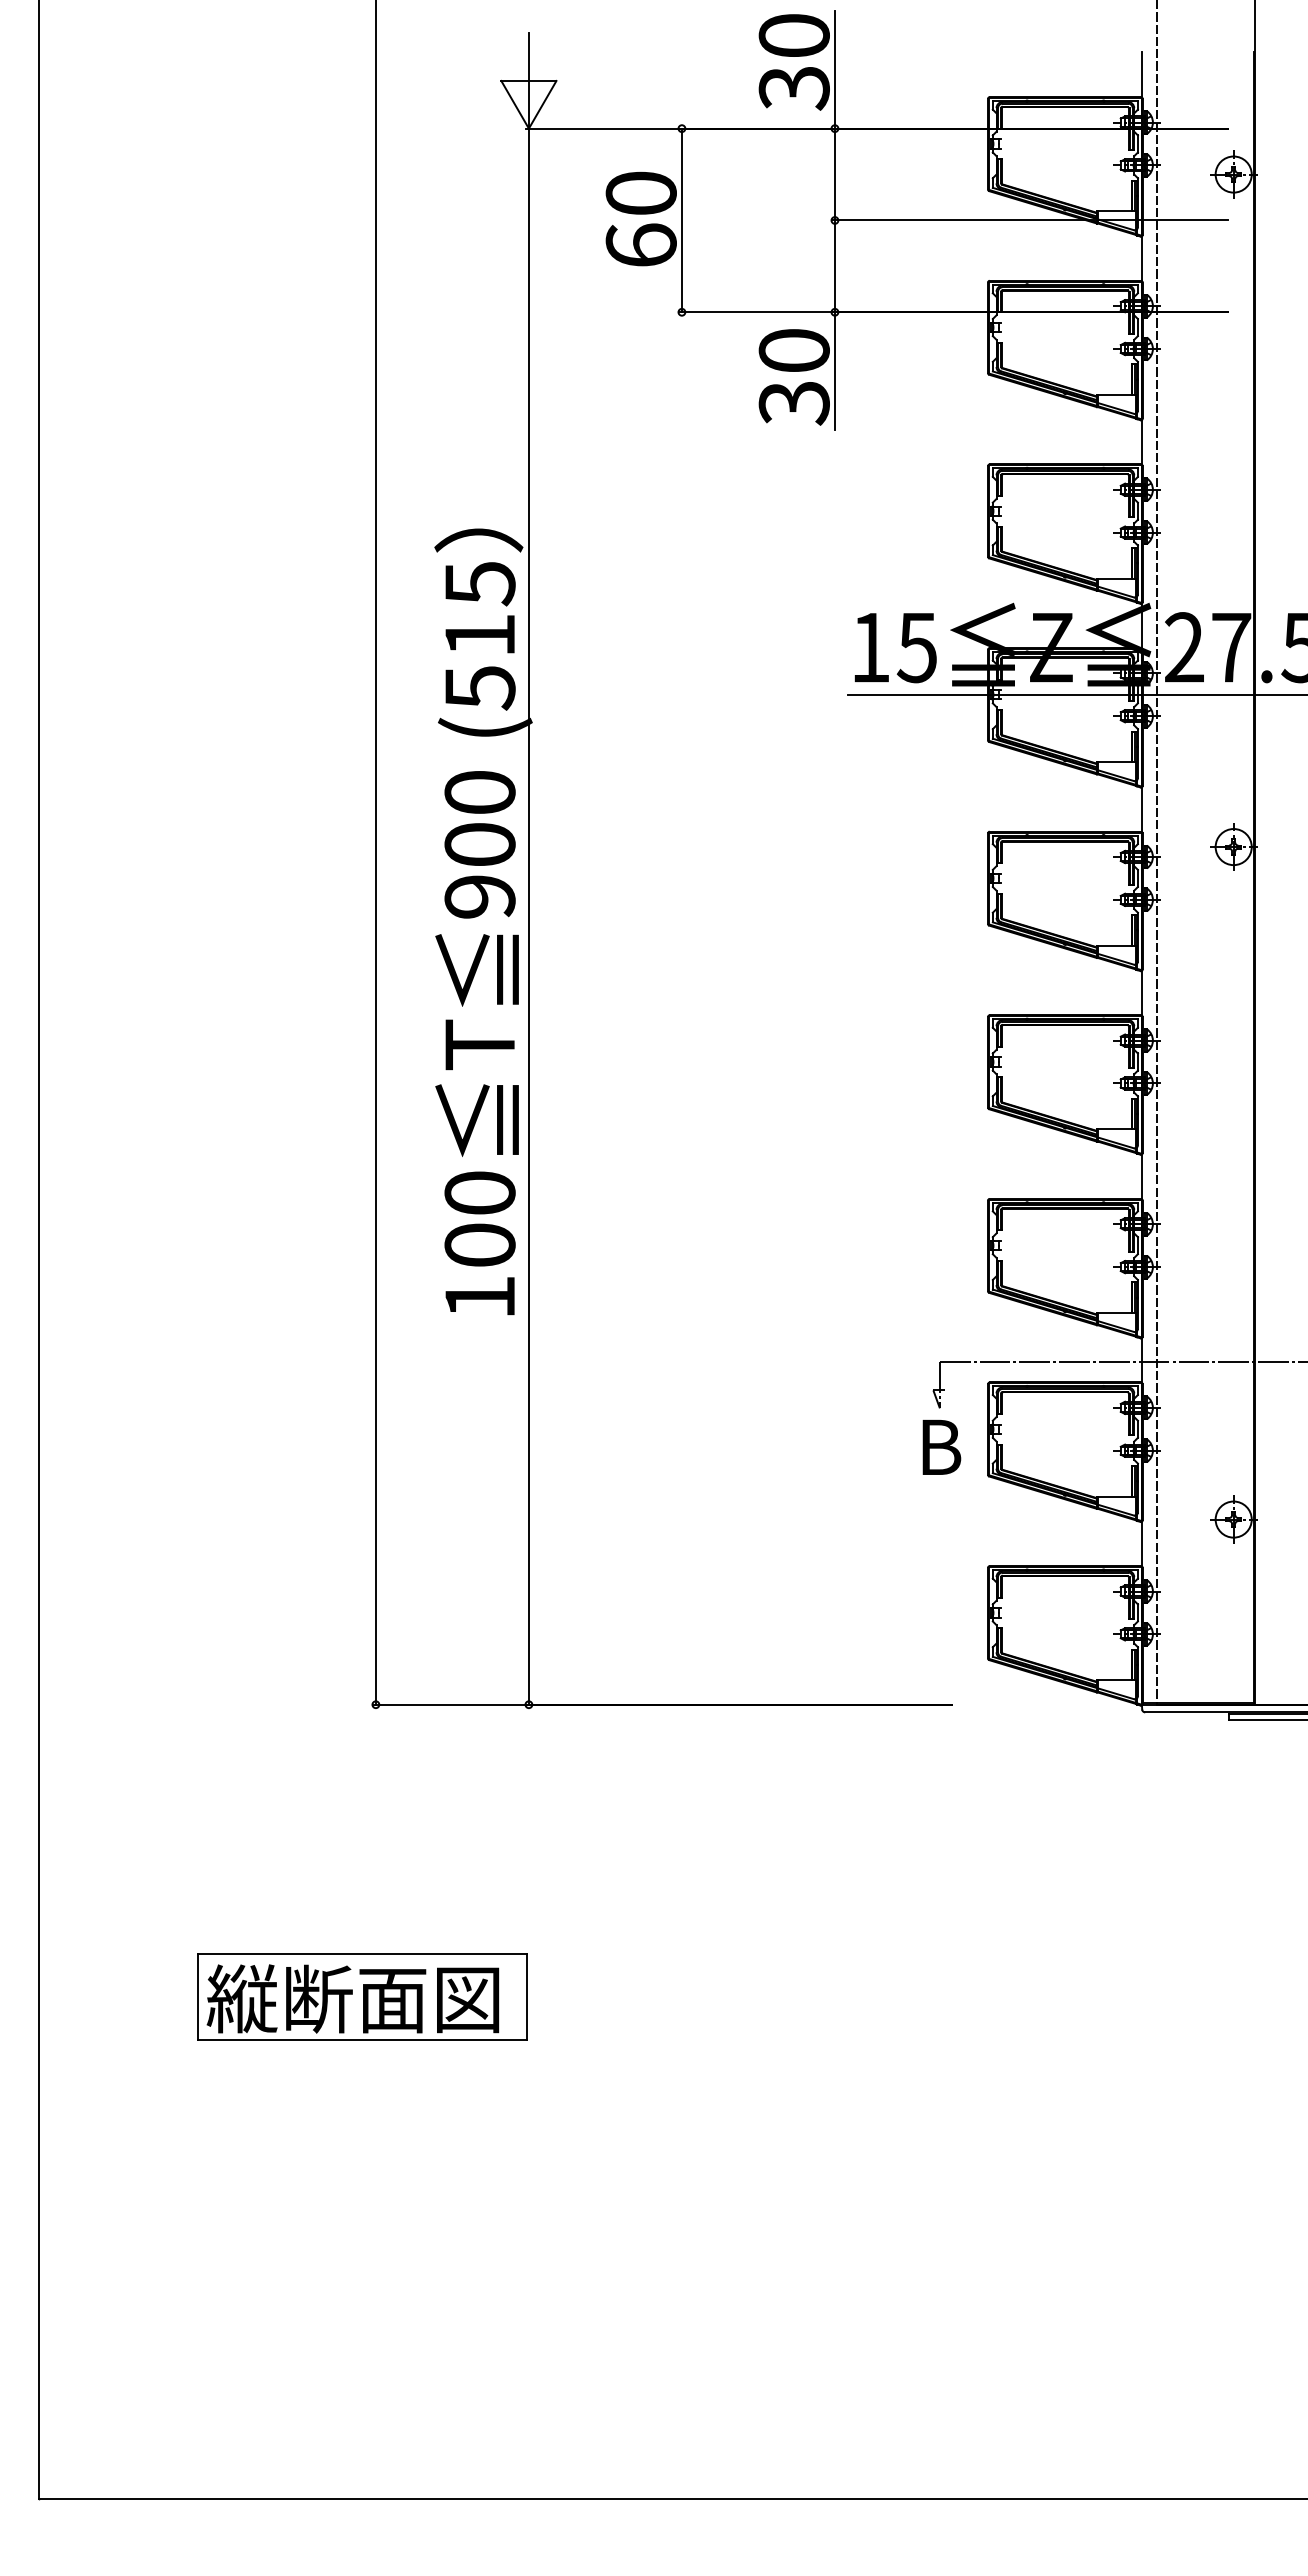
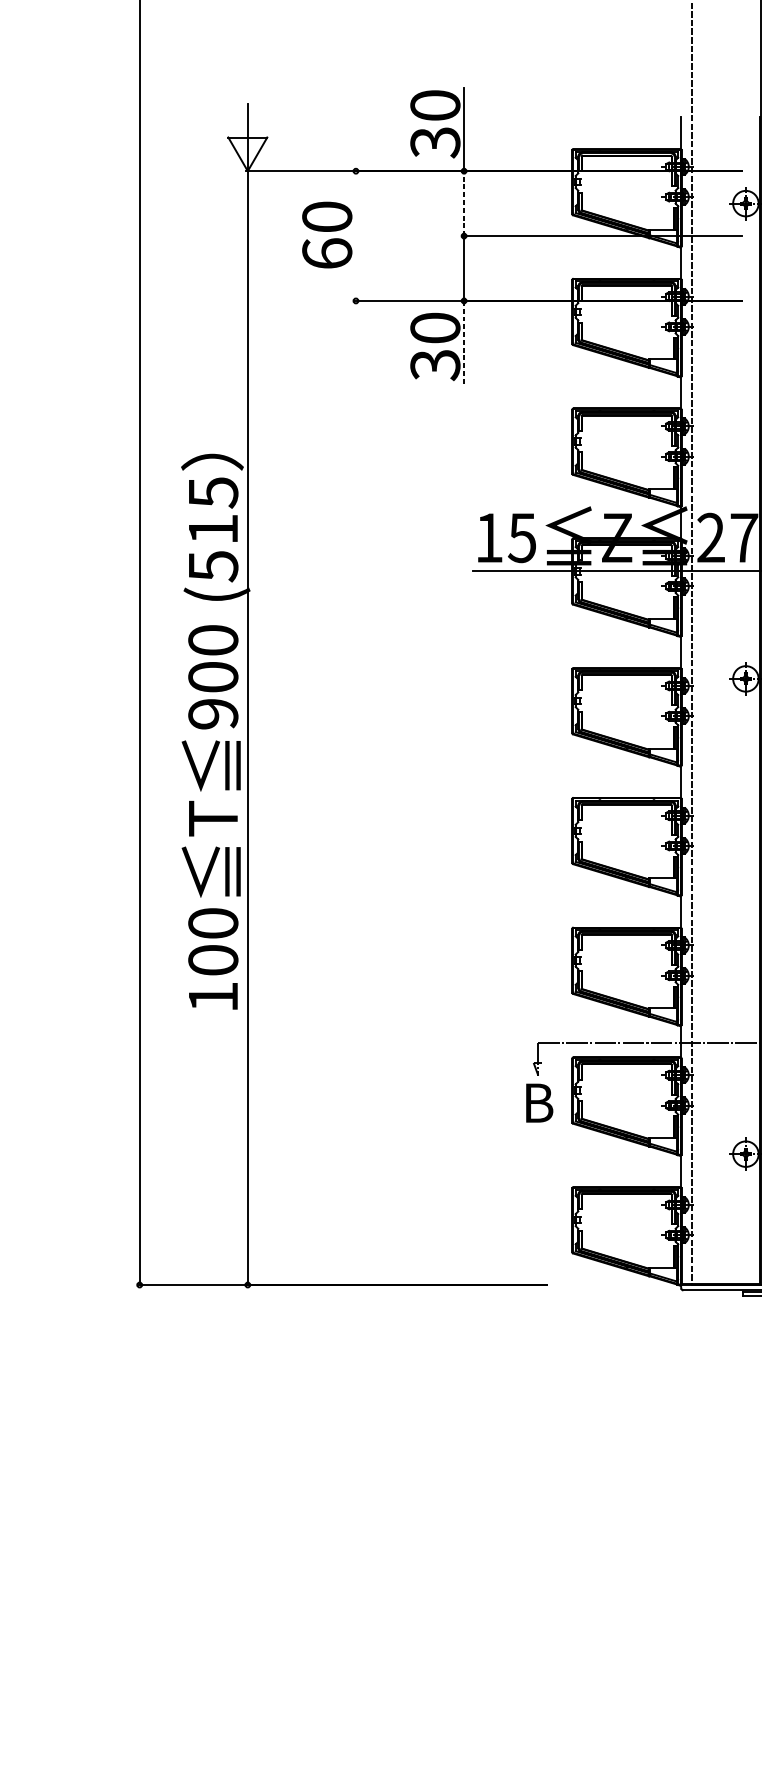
line: (834, 174) -> (463, 203), solid -> dashed
line: (681, 220) -> (355, 236), removed
line: (834, 371) -> (463, 342), solid -> dashed
part: (362, 1996) -> (130, 1491), removed

